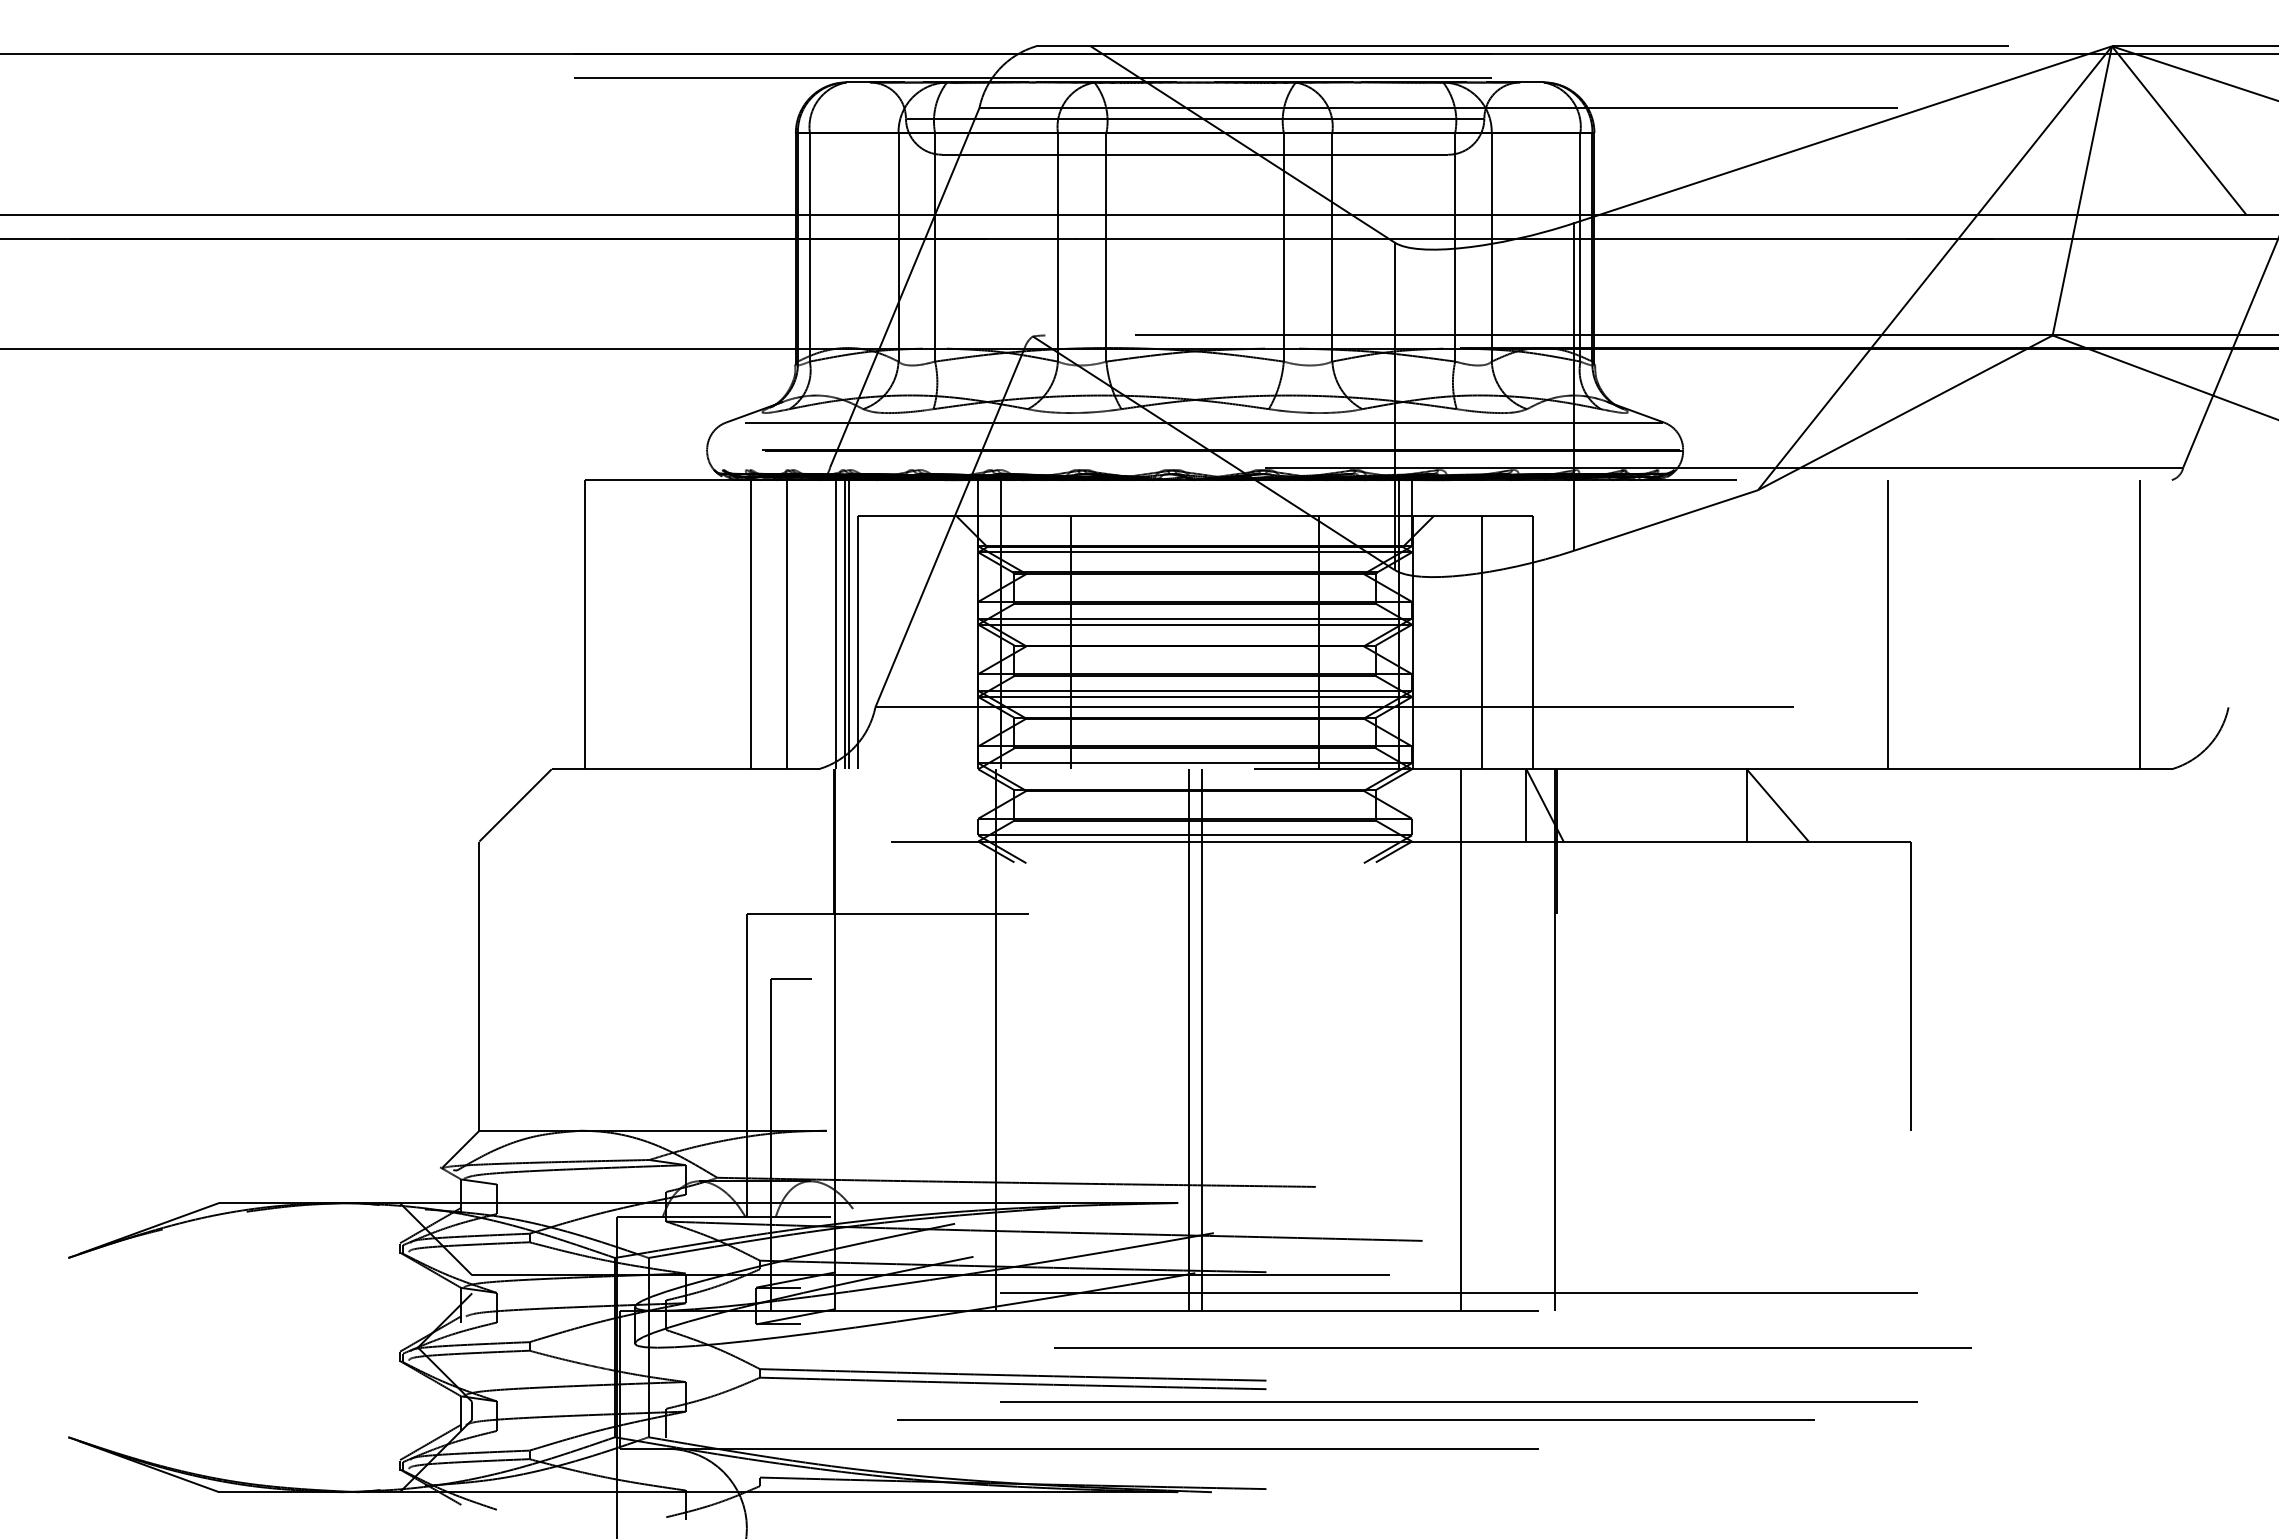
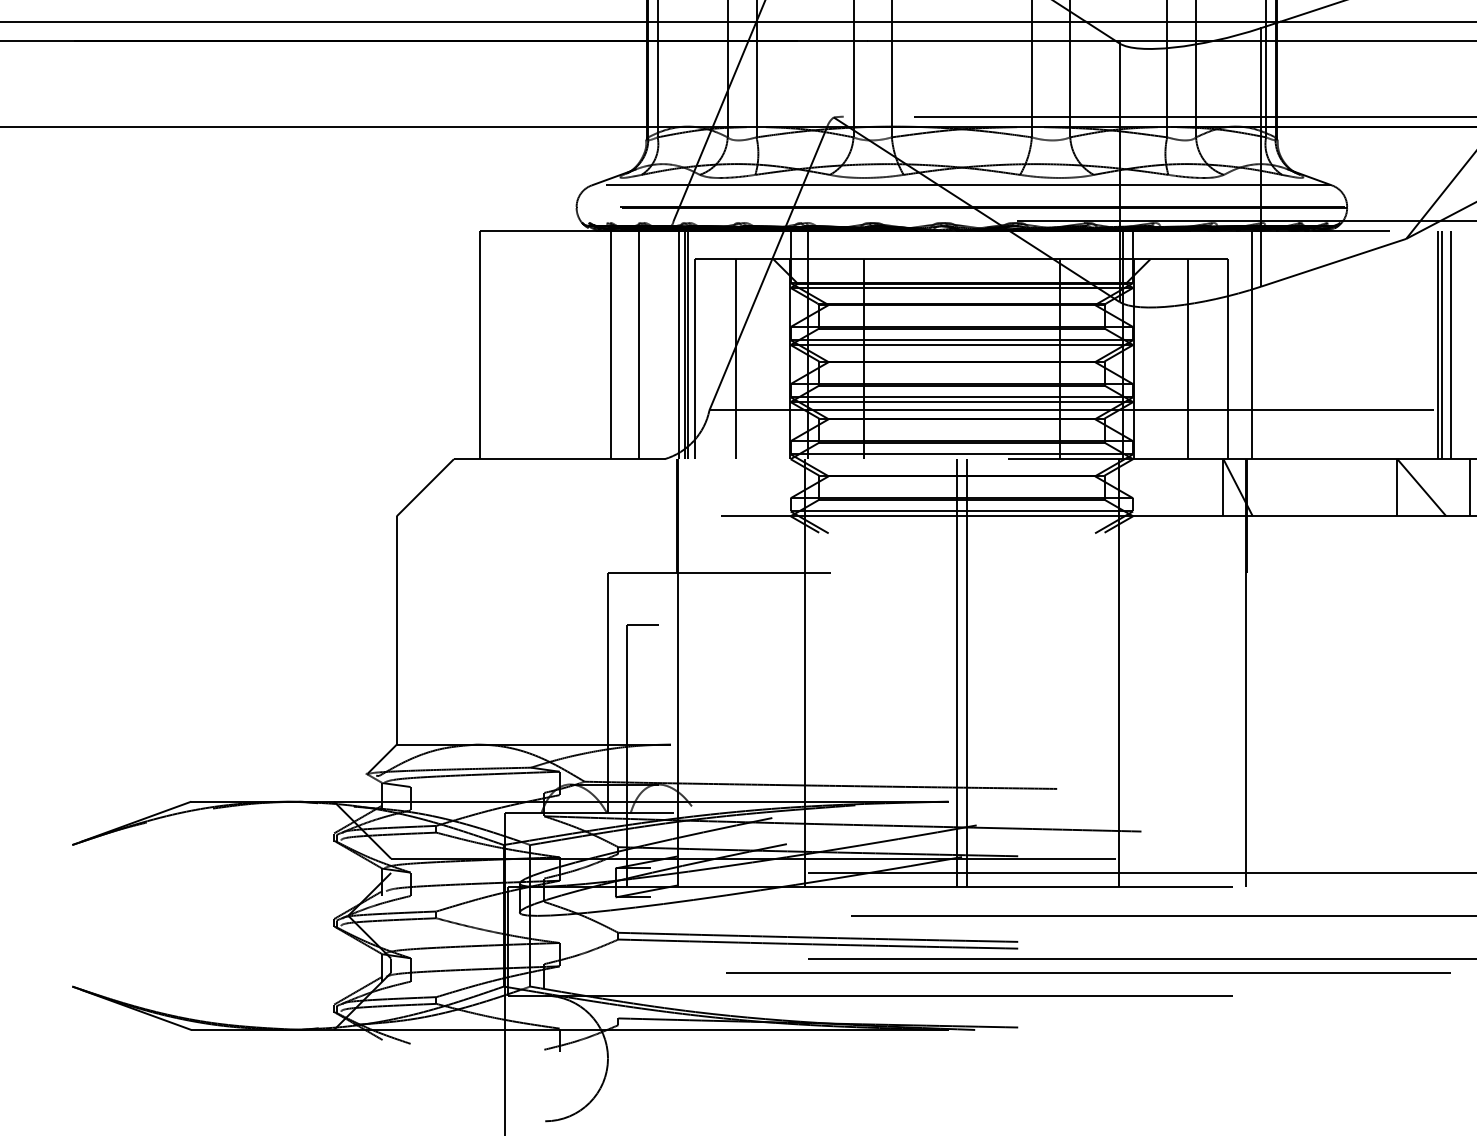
line: (1562, 624) -> (1251, 344), added
line: (1797, 624) -> (1437, 344), added
line: (1803, 624) -> (1442, 344), added
line: (1814, 624) -> (1450, 344), added
line: (908, 642) -> (735, 359), added
line: (1838, 805) -> (1469, 487), added
line: (1461, 1040) -> (1119, 673), moved

